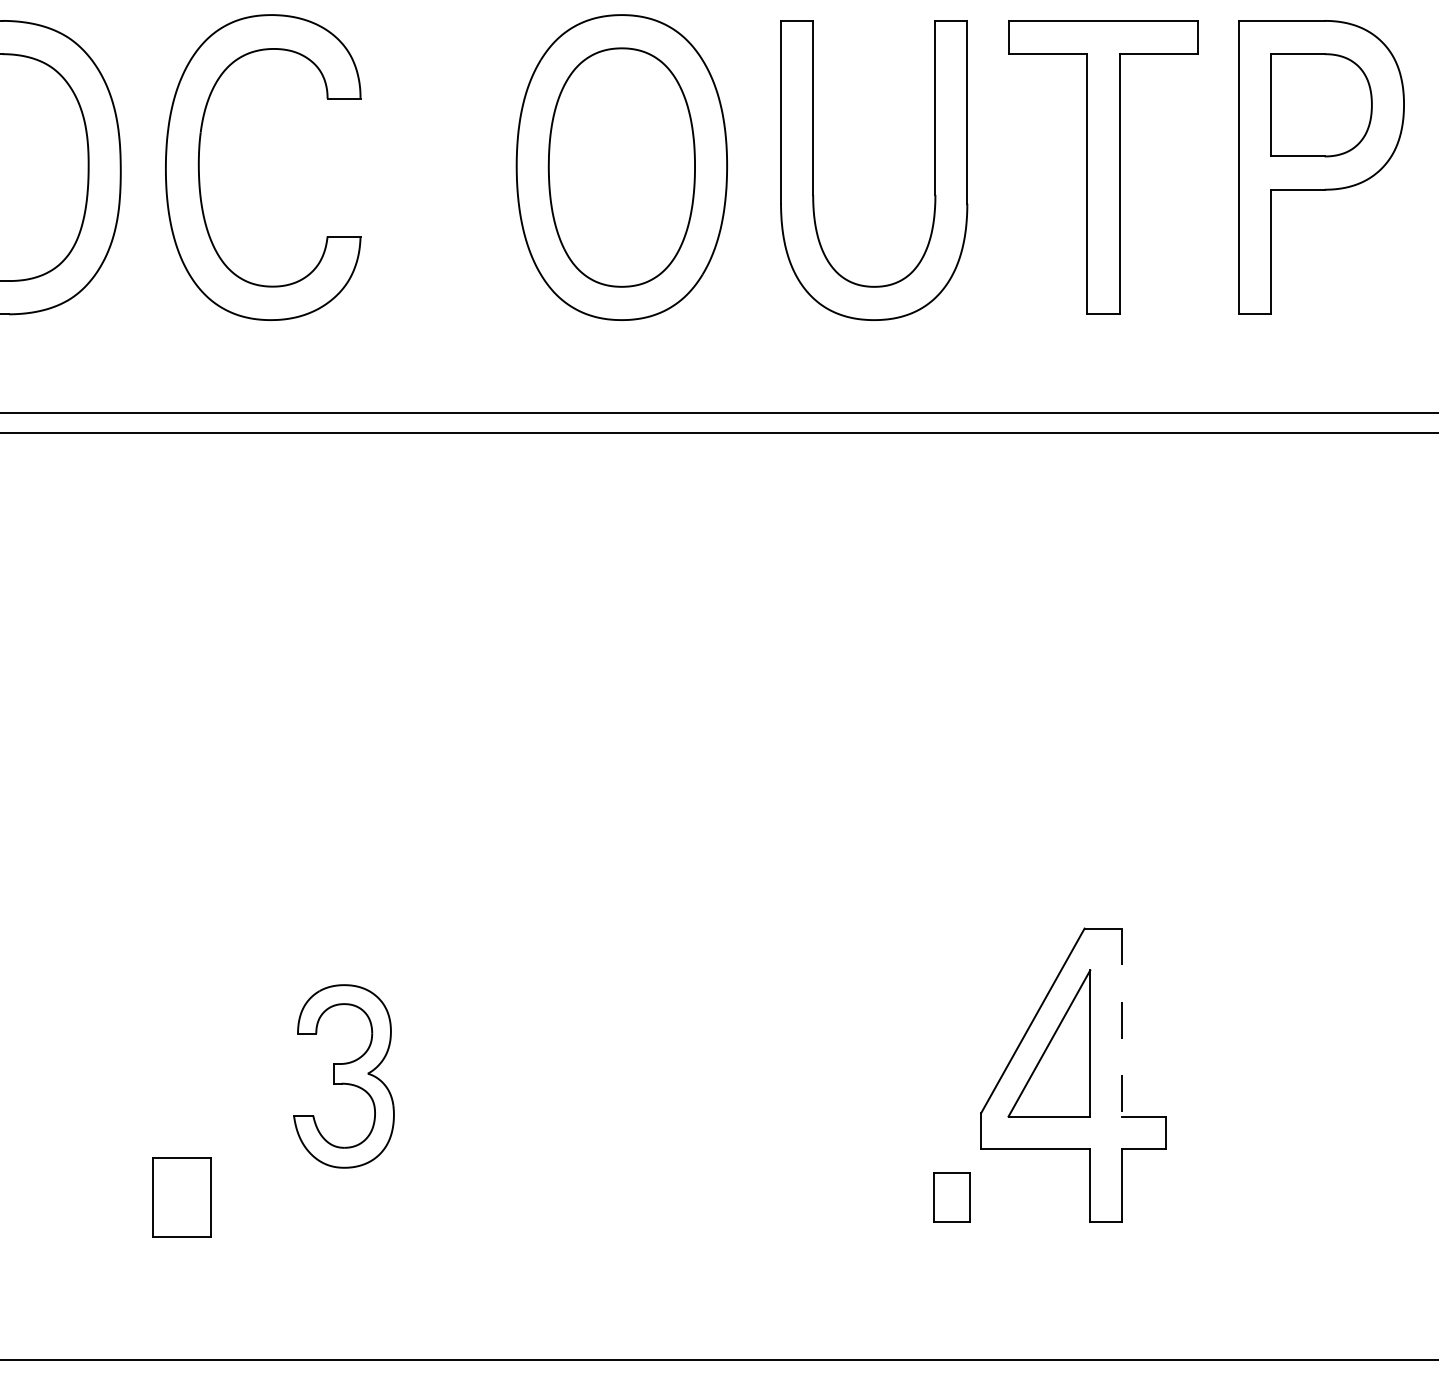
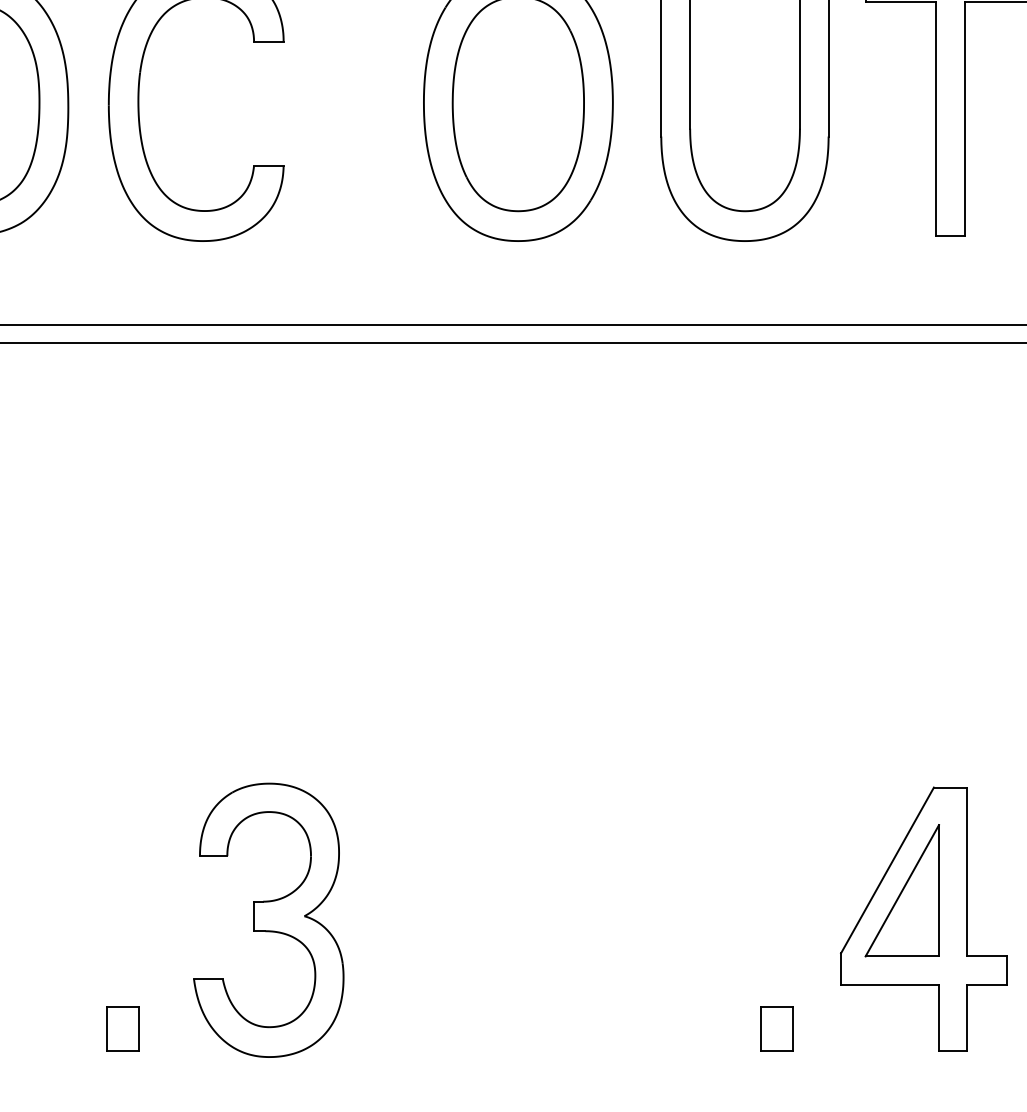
line: (1121, 1022) -> (967, 871), dashed -> solid
part: (343, 1076) -> (268, 920), size x1.67
part: (181, 1197) -> (122, 1029), size x0.62
part: (951, 1197) -> (776, 1029), moved

